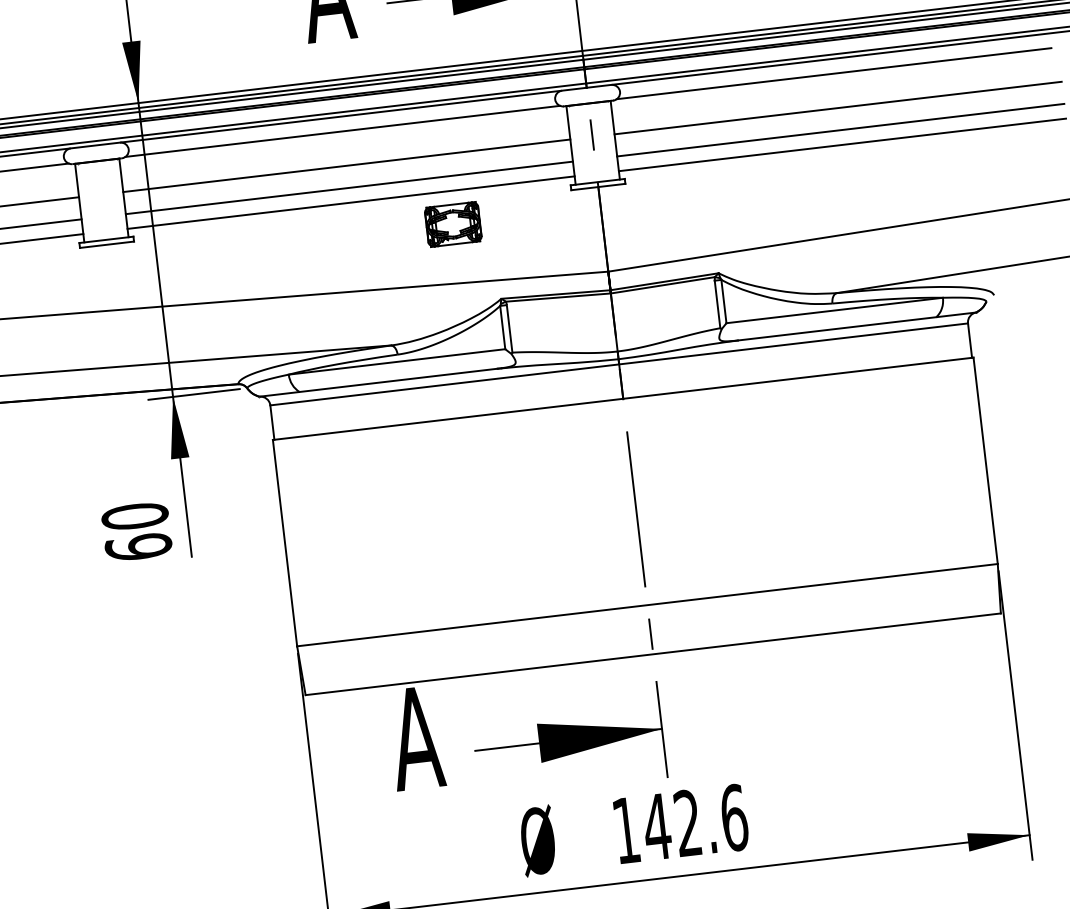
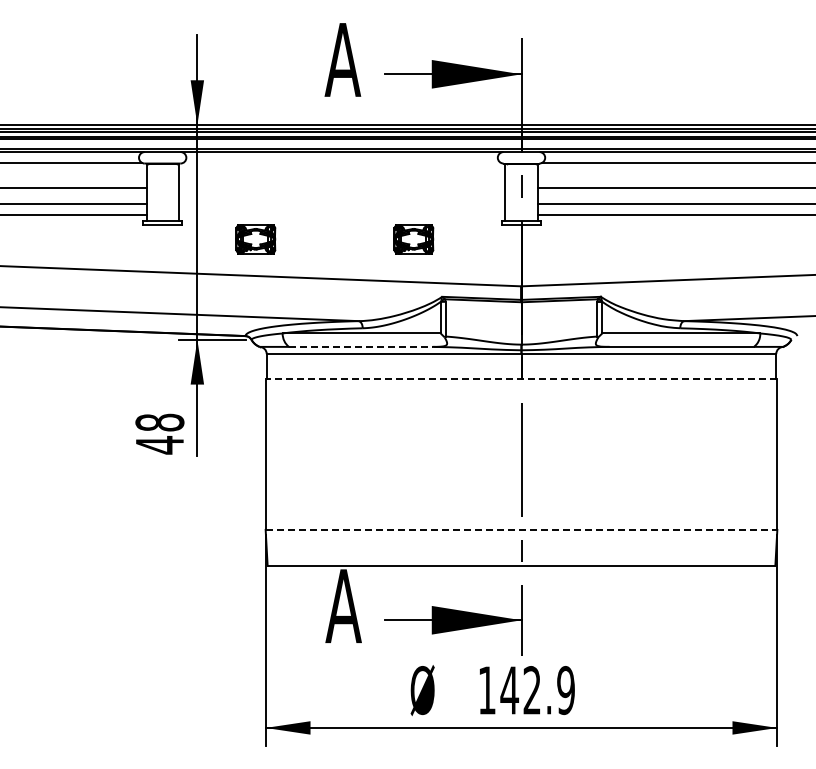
line: (341, 131) -> (341, 162), removed
line: (345, 165) -> (341, 187), removed
line: (348, 188) -> (341, 204), removed
line: (350, 202) -> (341, 214), removed
part: (236, 250) -> (255, 239), added
line: (398, 379) -> (361, 346), solid -> dashed
line: (623, 399) -> (521, 379), solid -> dashed
text: (136, 531) -> (159, 433), 60 -> 48
line: (647, 604) -> (521, 529), solid -> dashed
text: (734, 817) -> (566, 690), 142.6 -> 142.9

